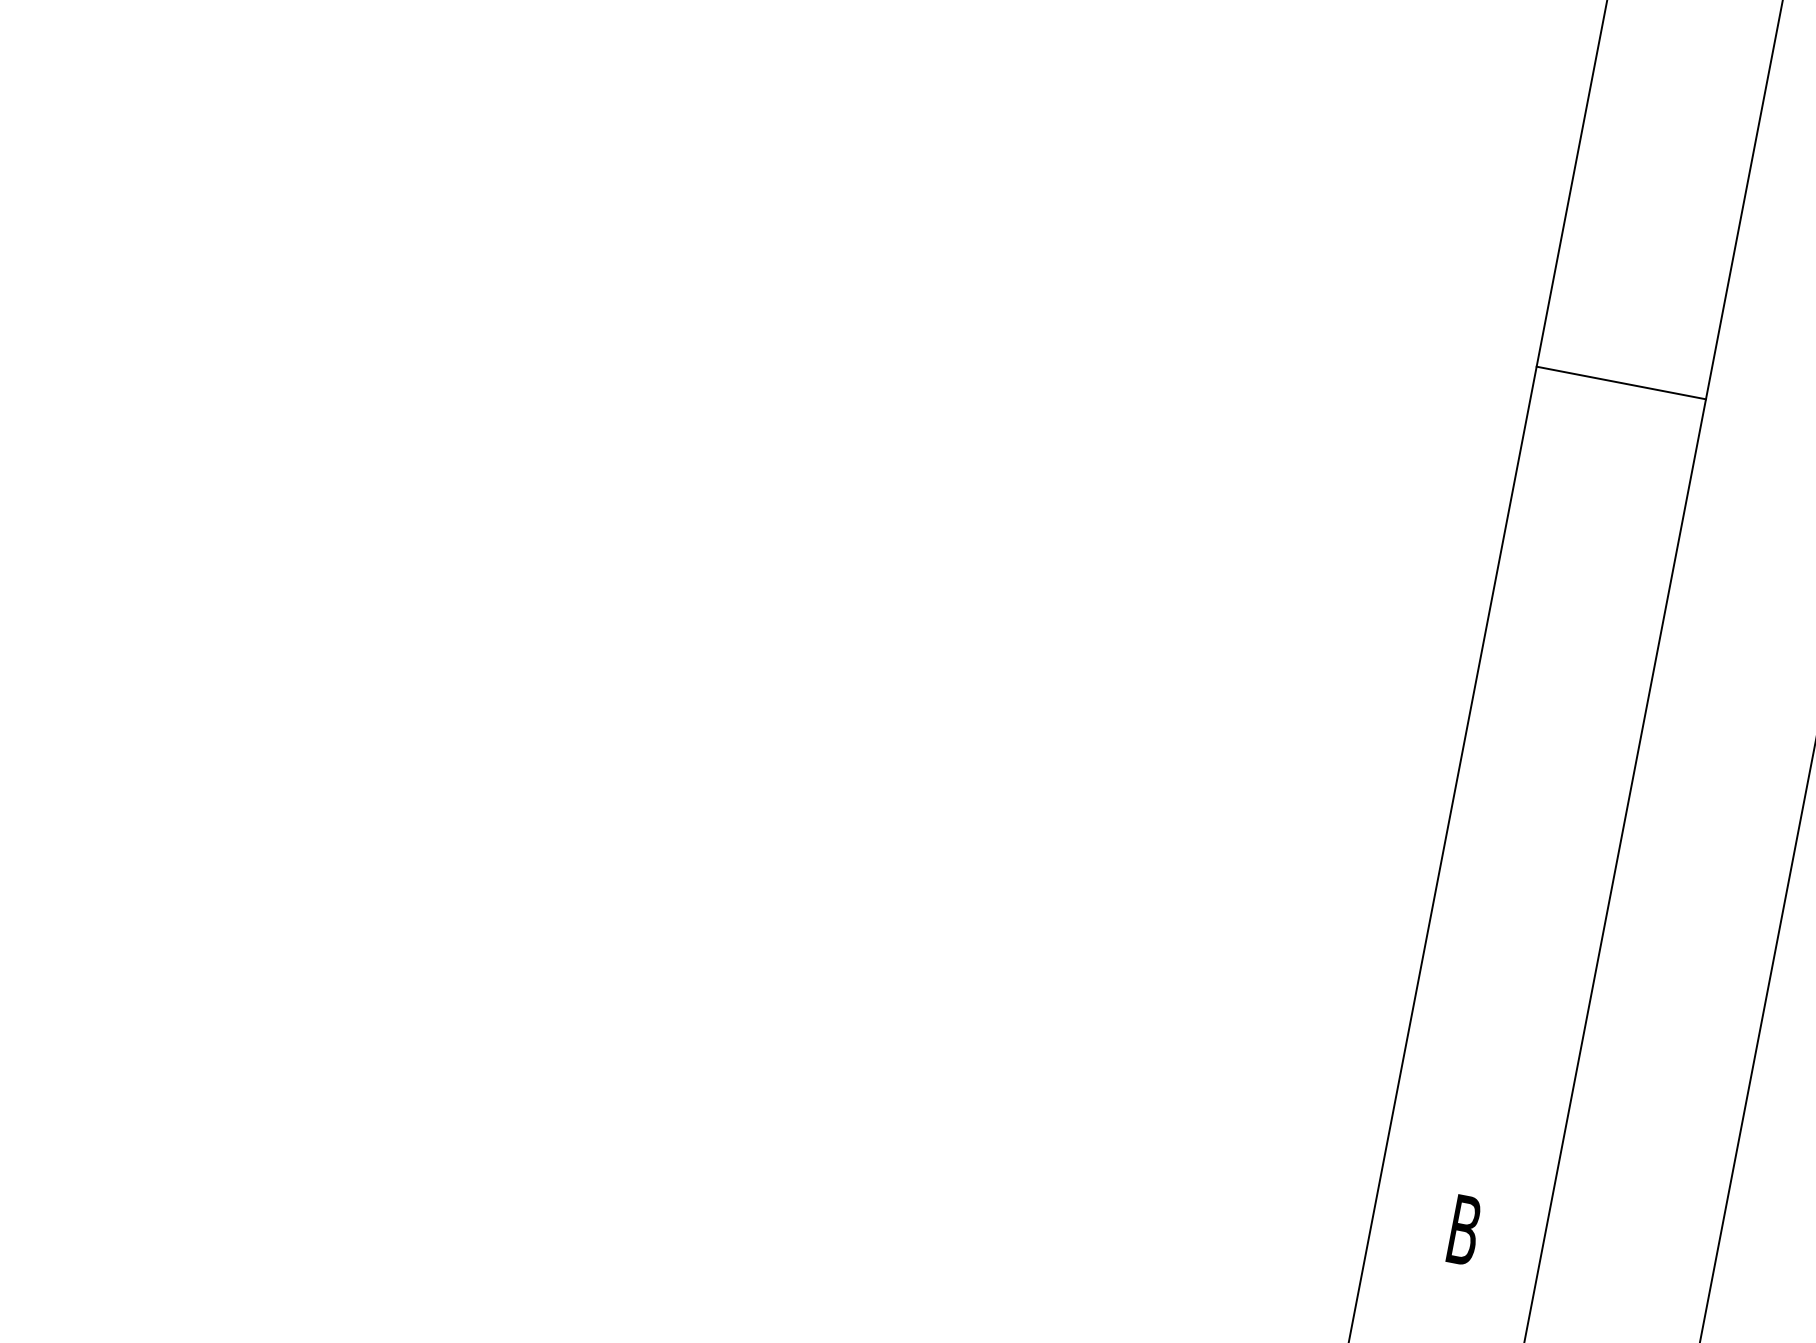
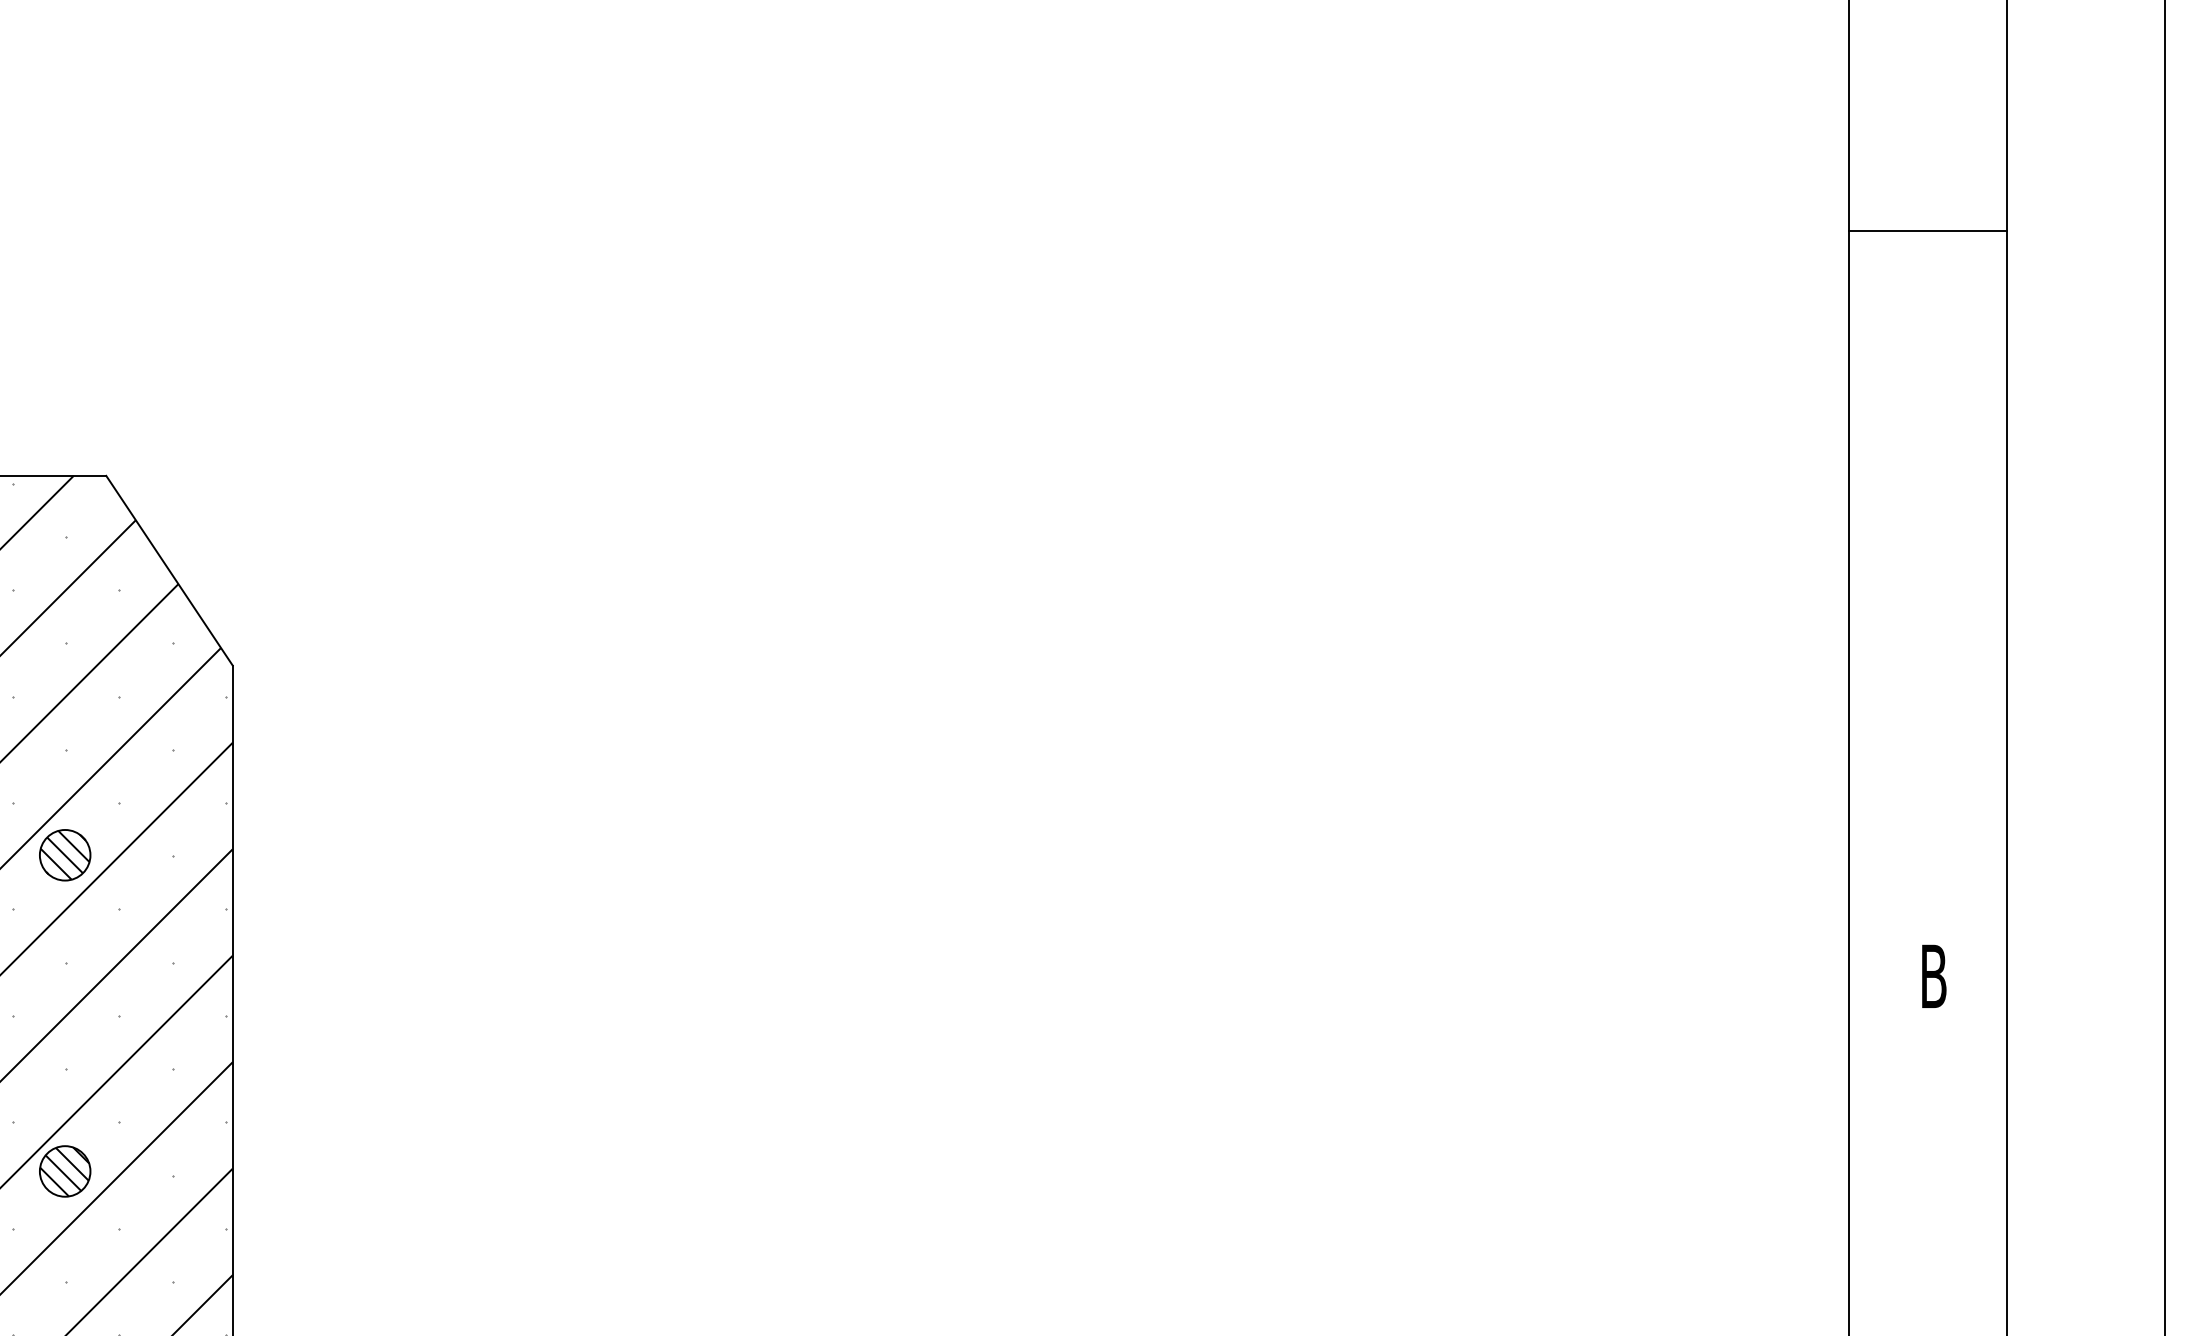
line: (1621, 383) -> (1928, 231), moved

